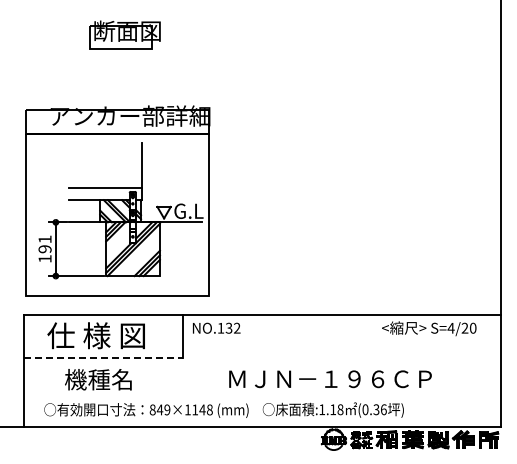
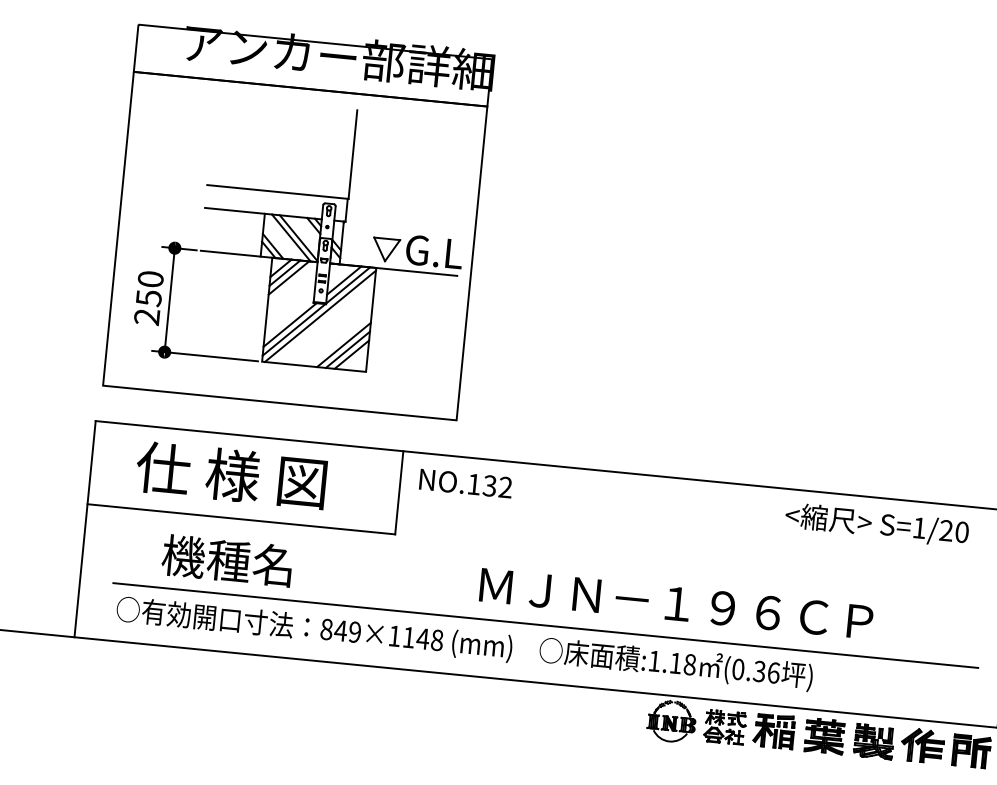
text: (44, 248) -> (147, 296), 191 -> 250
text: (450, 328) -> (918, 528), S=4/20 -> S=1/20
line: (103, 357) -> (241, 518), dashed -> solid
line: (264, 396) -> (545, 624), added

